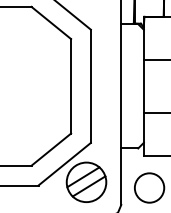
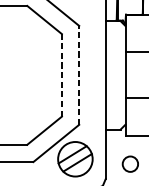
line: (71, 85) -> (62, 74), solid -> dashed
line: (90, 86) -> (78, 75), solid -> dashed
circle: (149, 187) -> (130, 163), size x0.6

